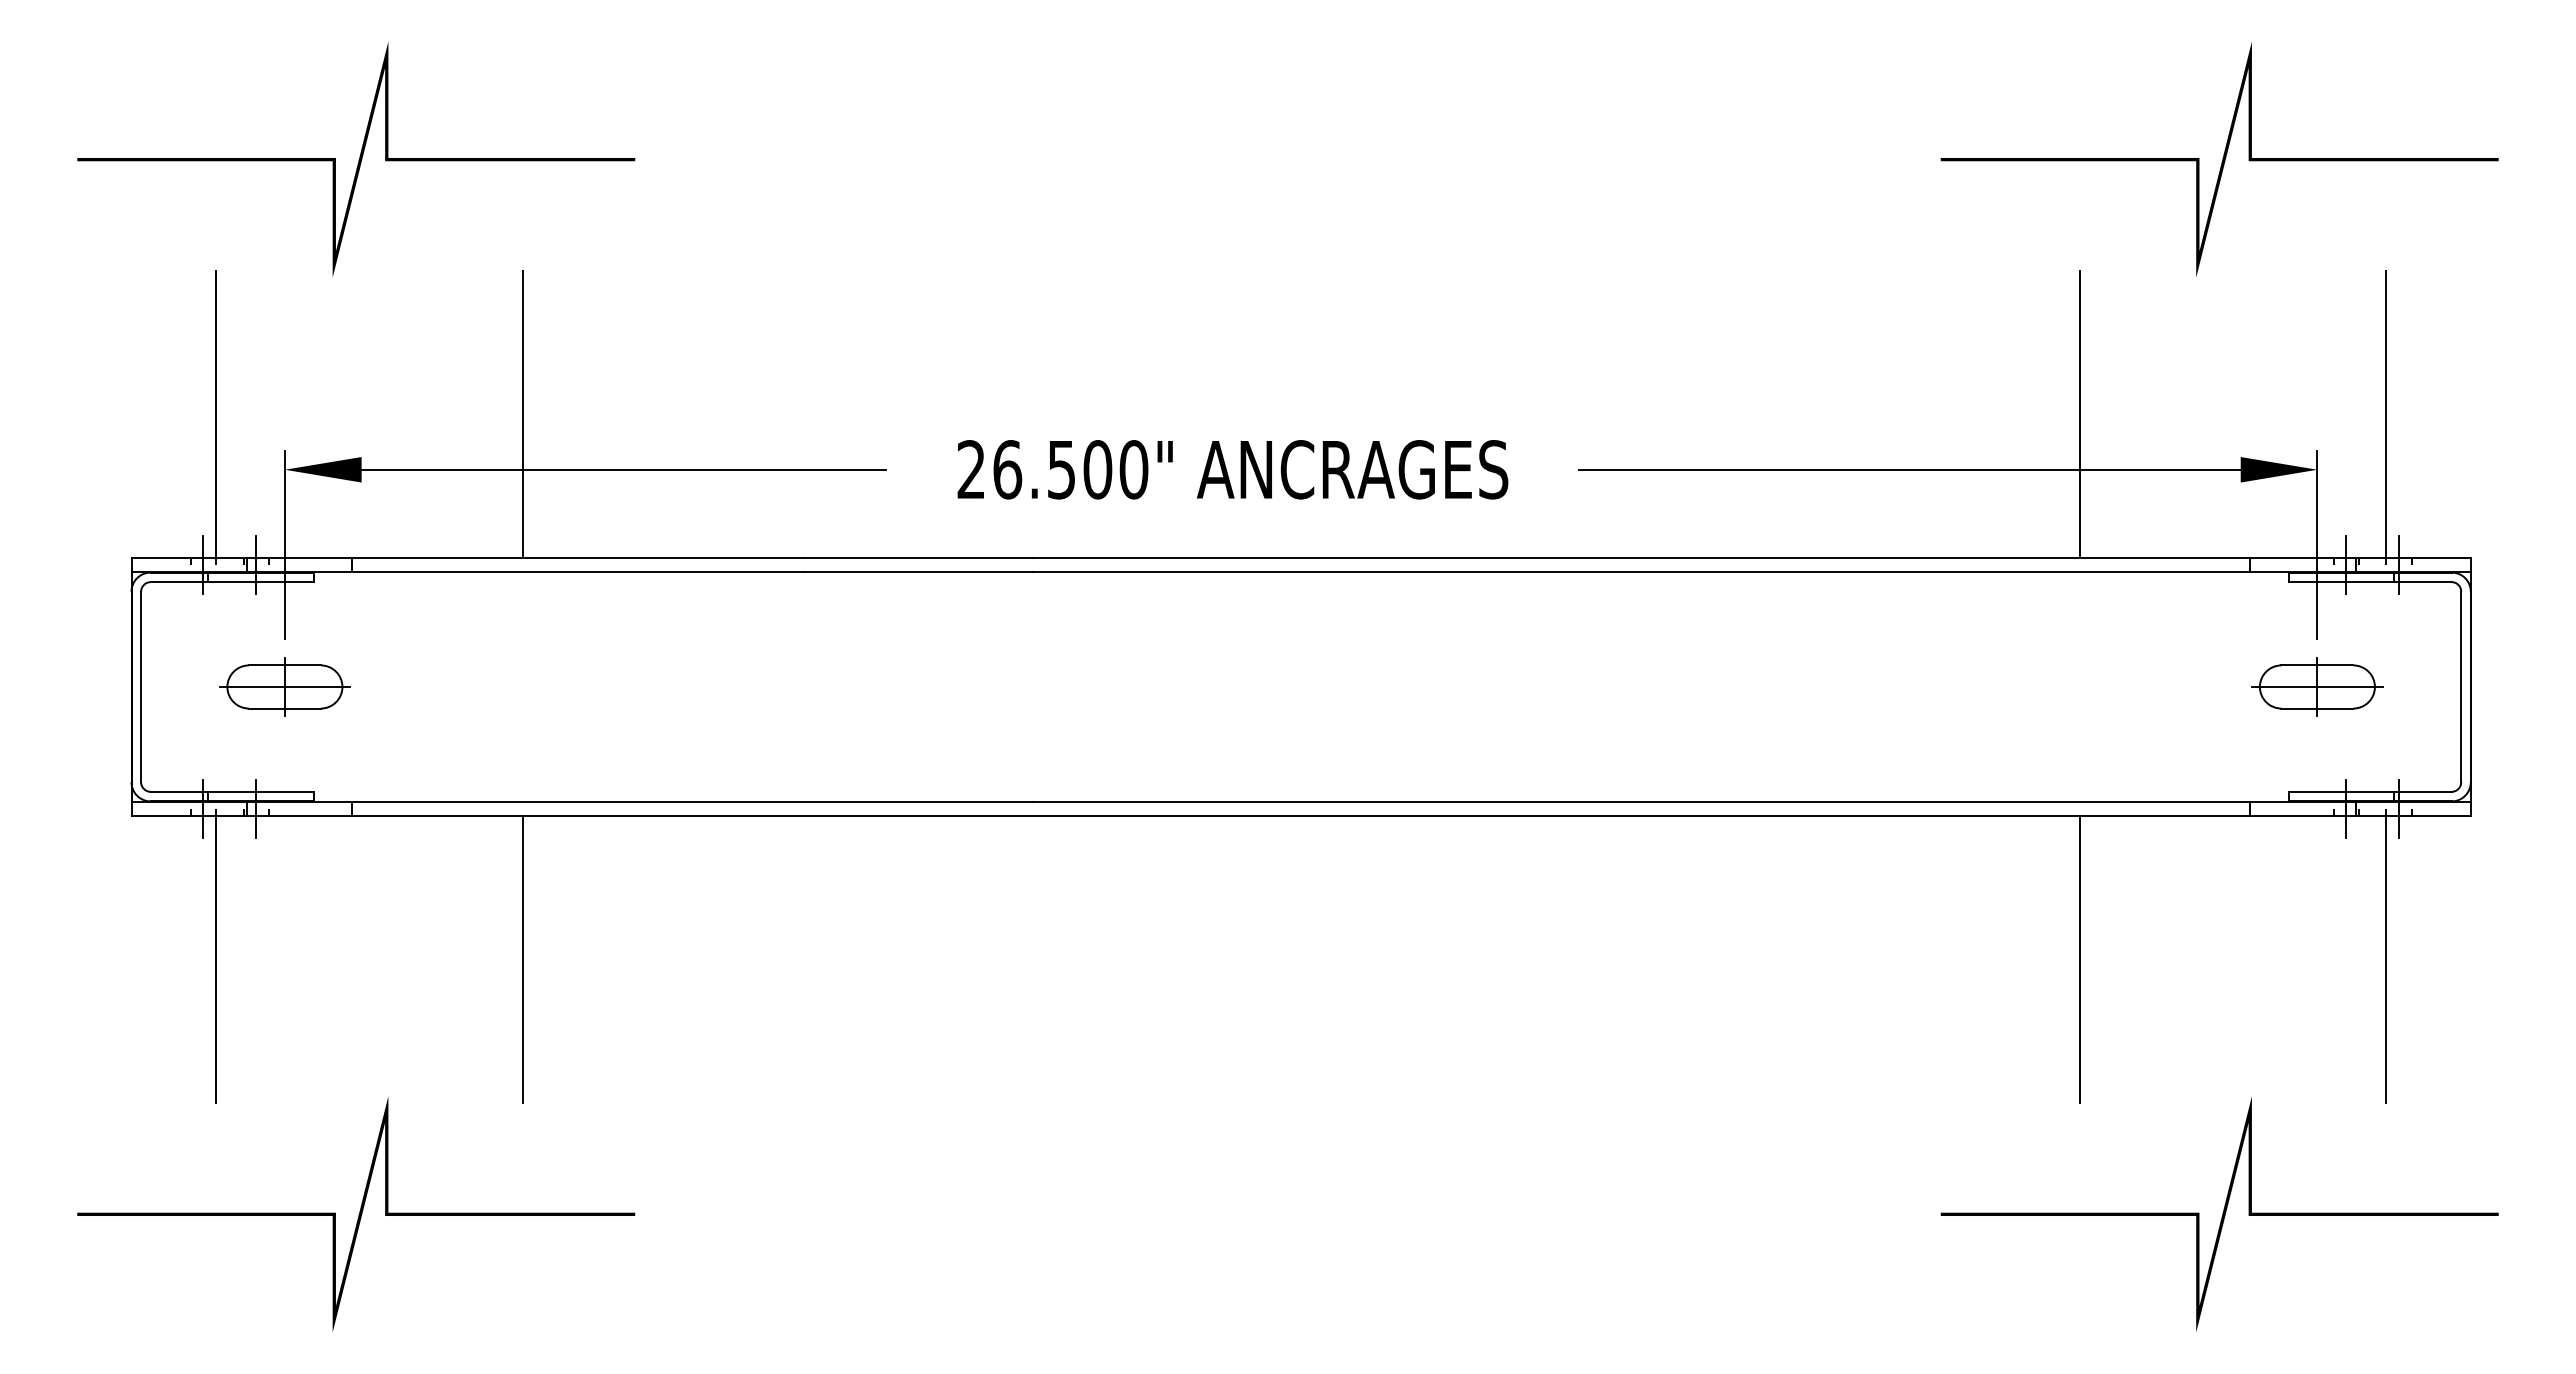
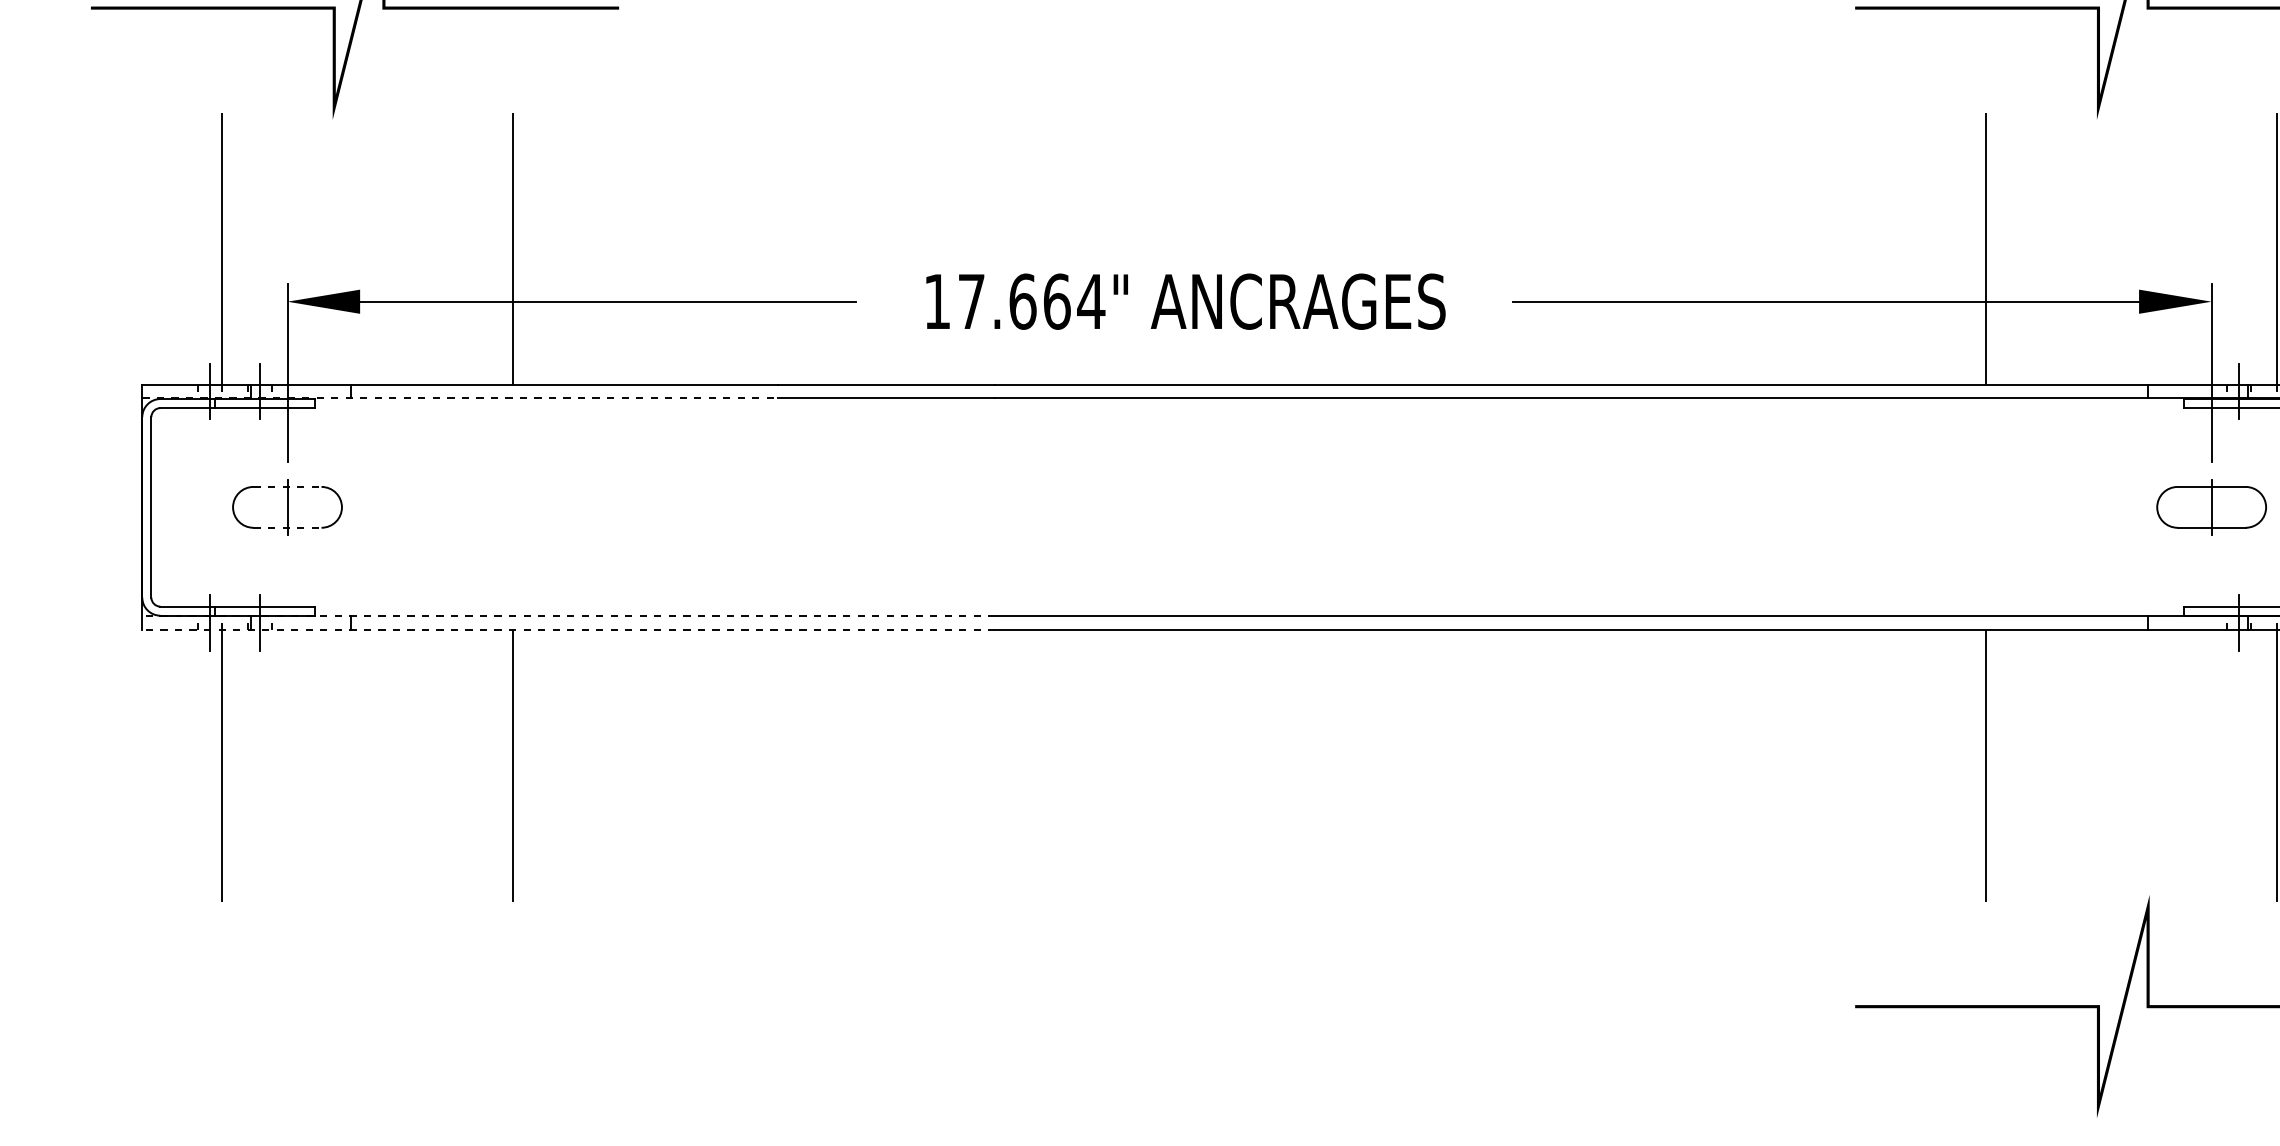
text: (1052, 469) -> (1014, 301), 26.500" -> 17.664"
line: (467, 571) -> (460, 398), solid -> dashed
line: (284, 665) -> (287, 487), solid -> dashed
line: (284, 687) -> (287, 507), removed
line: (2317, 687) -> (2211, 507), removed
line: (284, 708) -> (287, 527), solid -> dashed
line: (582, 802) -> (569, 616), solid -> dashed
line: (582, 816) -> (569, 629), solid -> dashed
curve: (358, 1214) -> (357, 1006), removed

